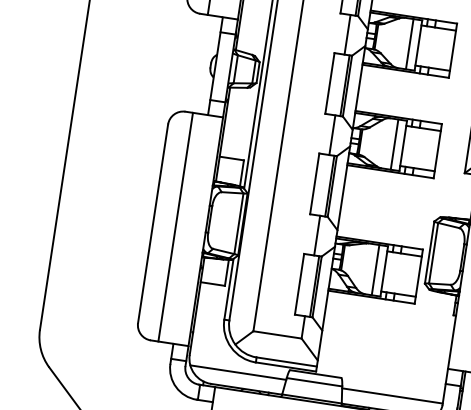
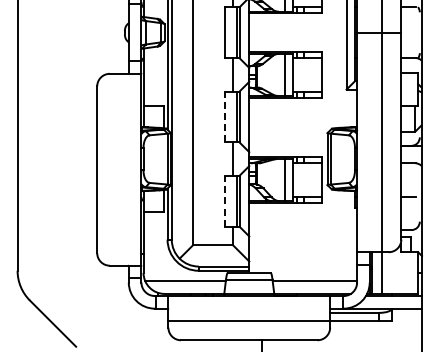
line: (314, 183) -> (224, 116), solid -> dashed
line: (176, 226) -> (116, 169), removed
line: (299, 283) -> (224, 200), solid -> dashed

